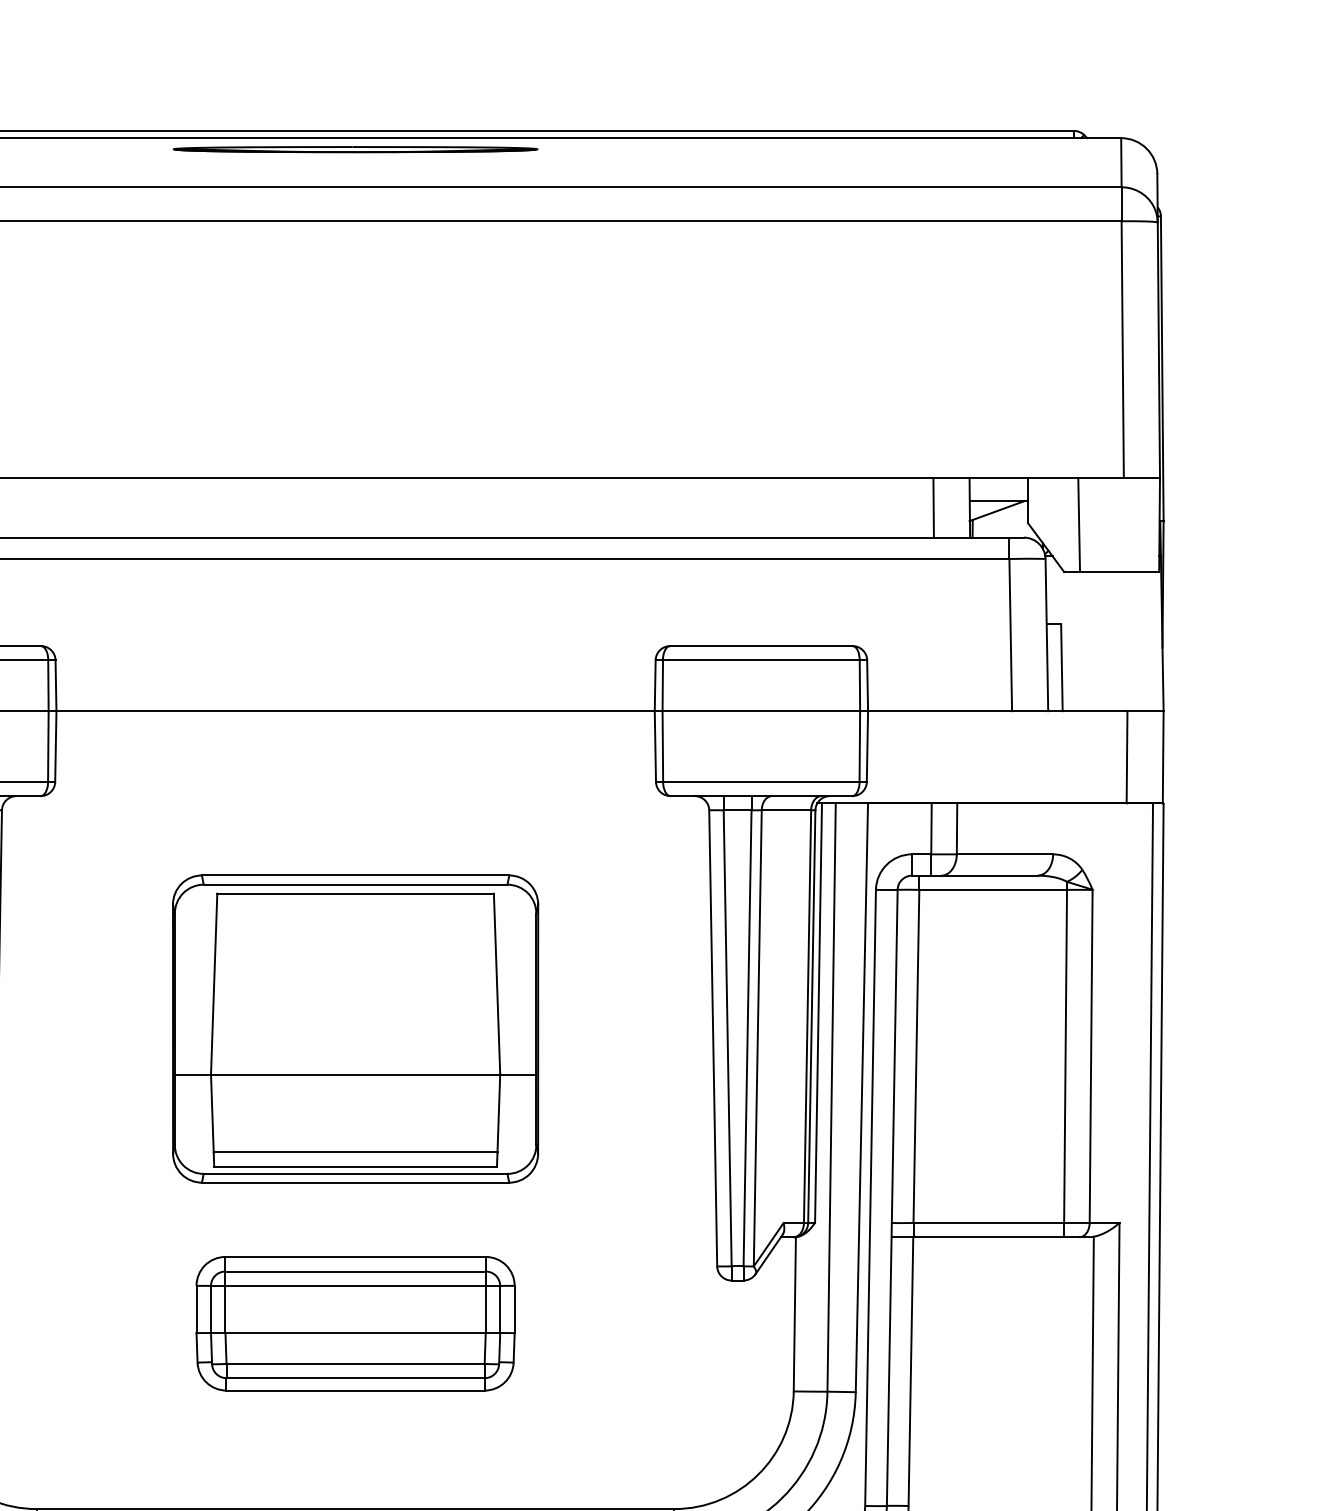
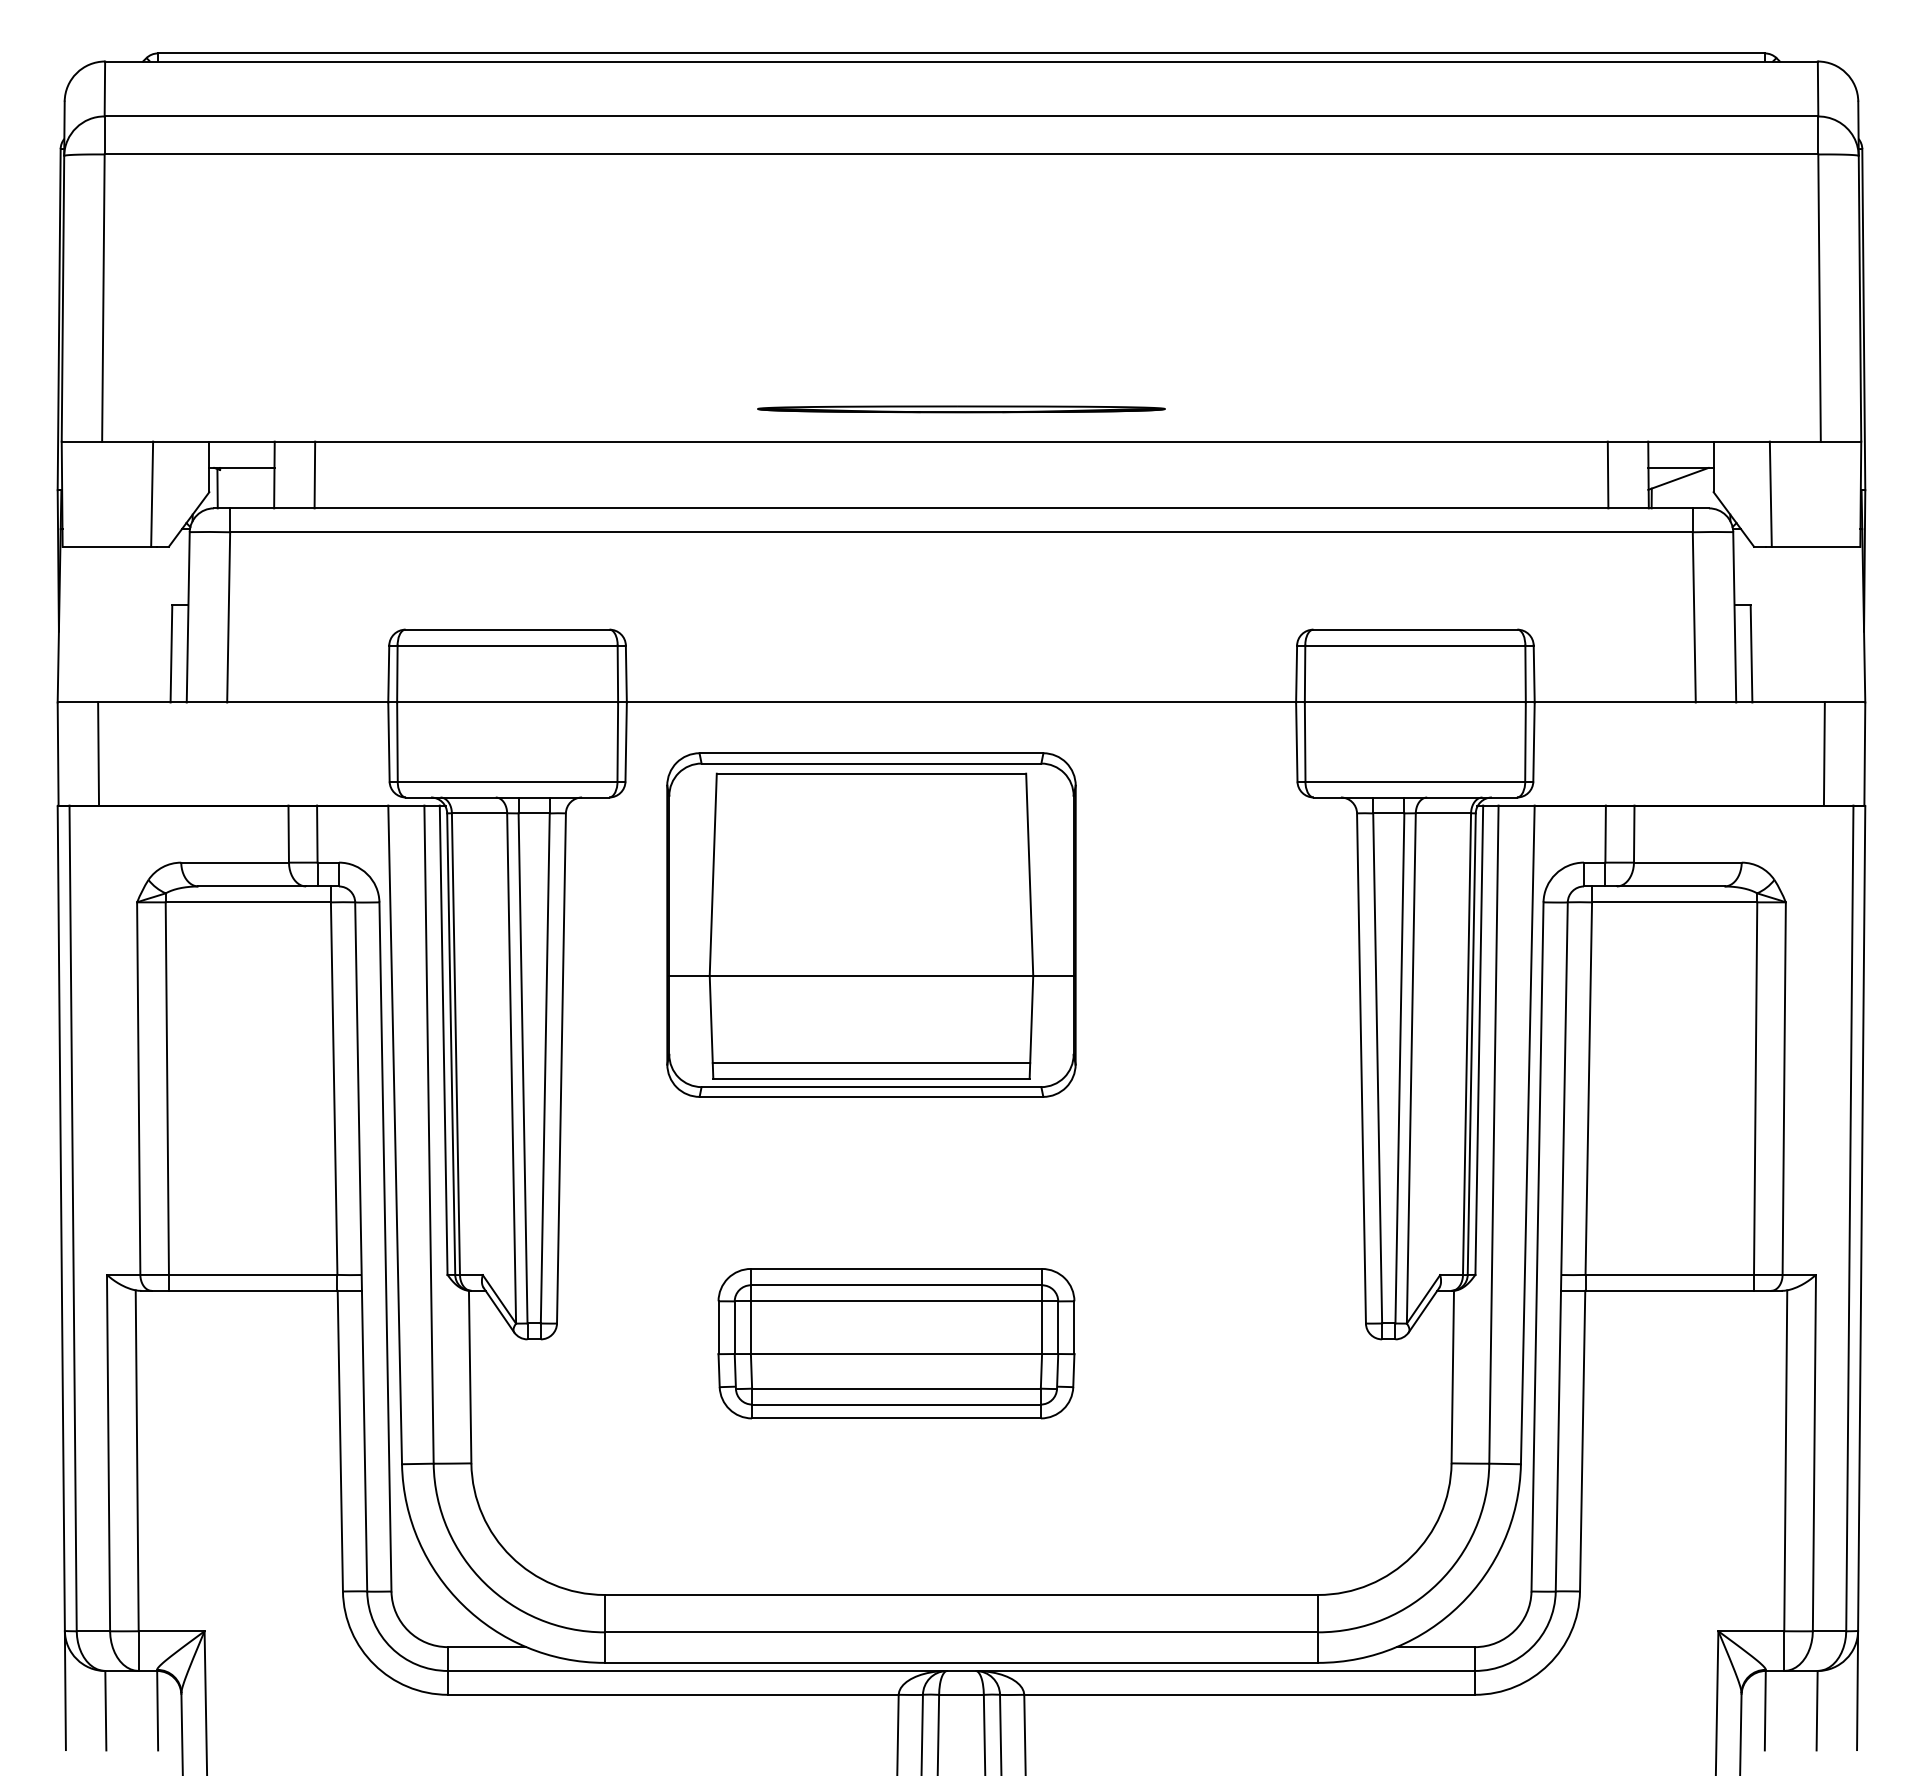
part: (355, 149) -> (961, 409), moved
part: (355, 1028) -> (871, 924), moved
part: (355, 1323) -> (896, 1343), moved

